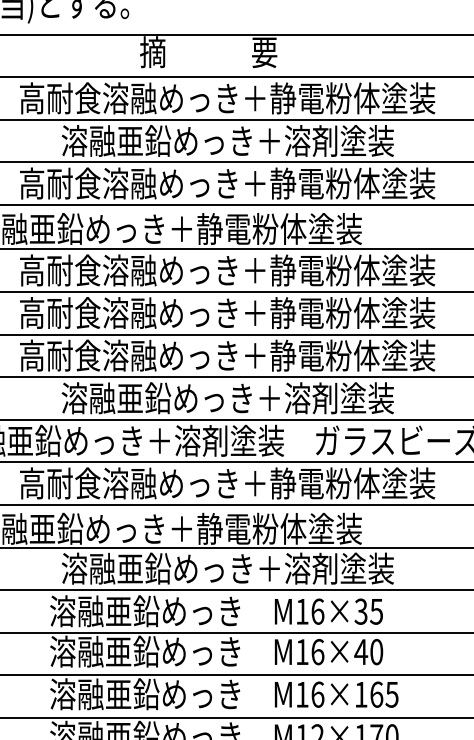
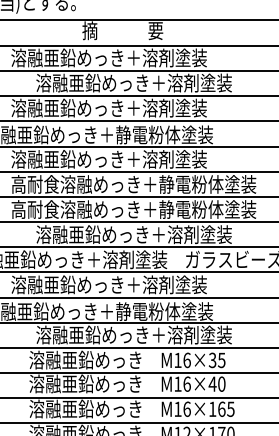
text: (226, 97) -> (133, 57), 高耐食溶融めっき＋静電粉体塗装 -> 溶融亜鉛めっき＋溶剤塗装
text: (226, 182) -> (133, 107), 高耐食溶融めっき＋静電粉体塗装 -> 溶融亜鉛めっき＋溶剤塗装
text: (226, 269) -> (133, 158), 高耐食溶融めっき＋静電粉体塗装 -> 溶融亜鉛めっき＋溶剤塗装
text: (226, 482) -> (133, 284), 高耐食溶融めっき＋静電粉体塗装 -> 溶融亜鉛めっき＋溶剤塗装

